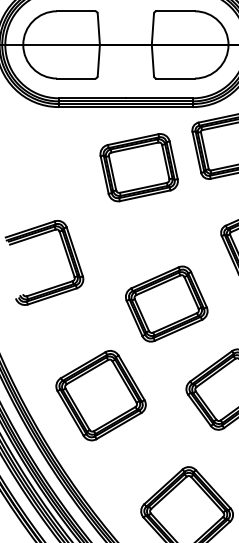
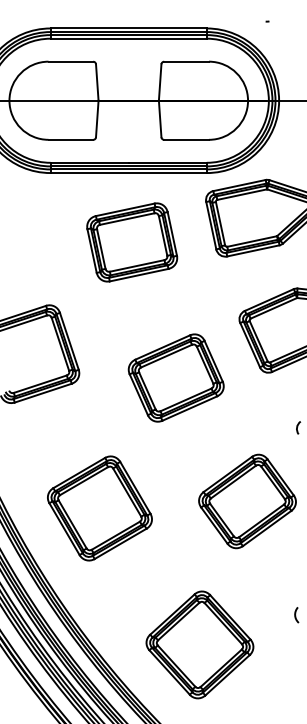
part: (139, 167) -> (132, 242), moved
part: (166, 303) -> (175, 377), moved

